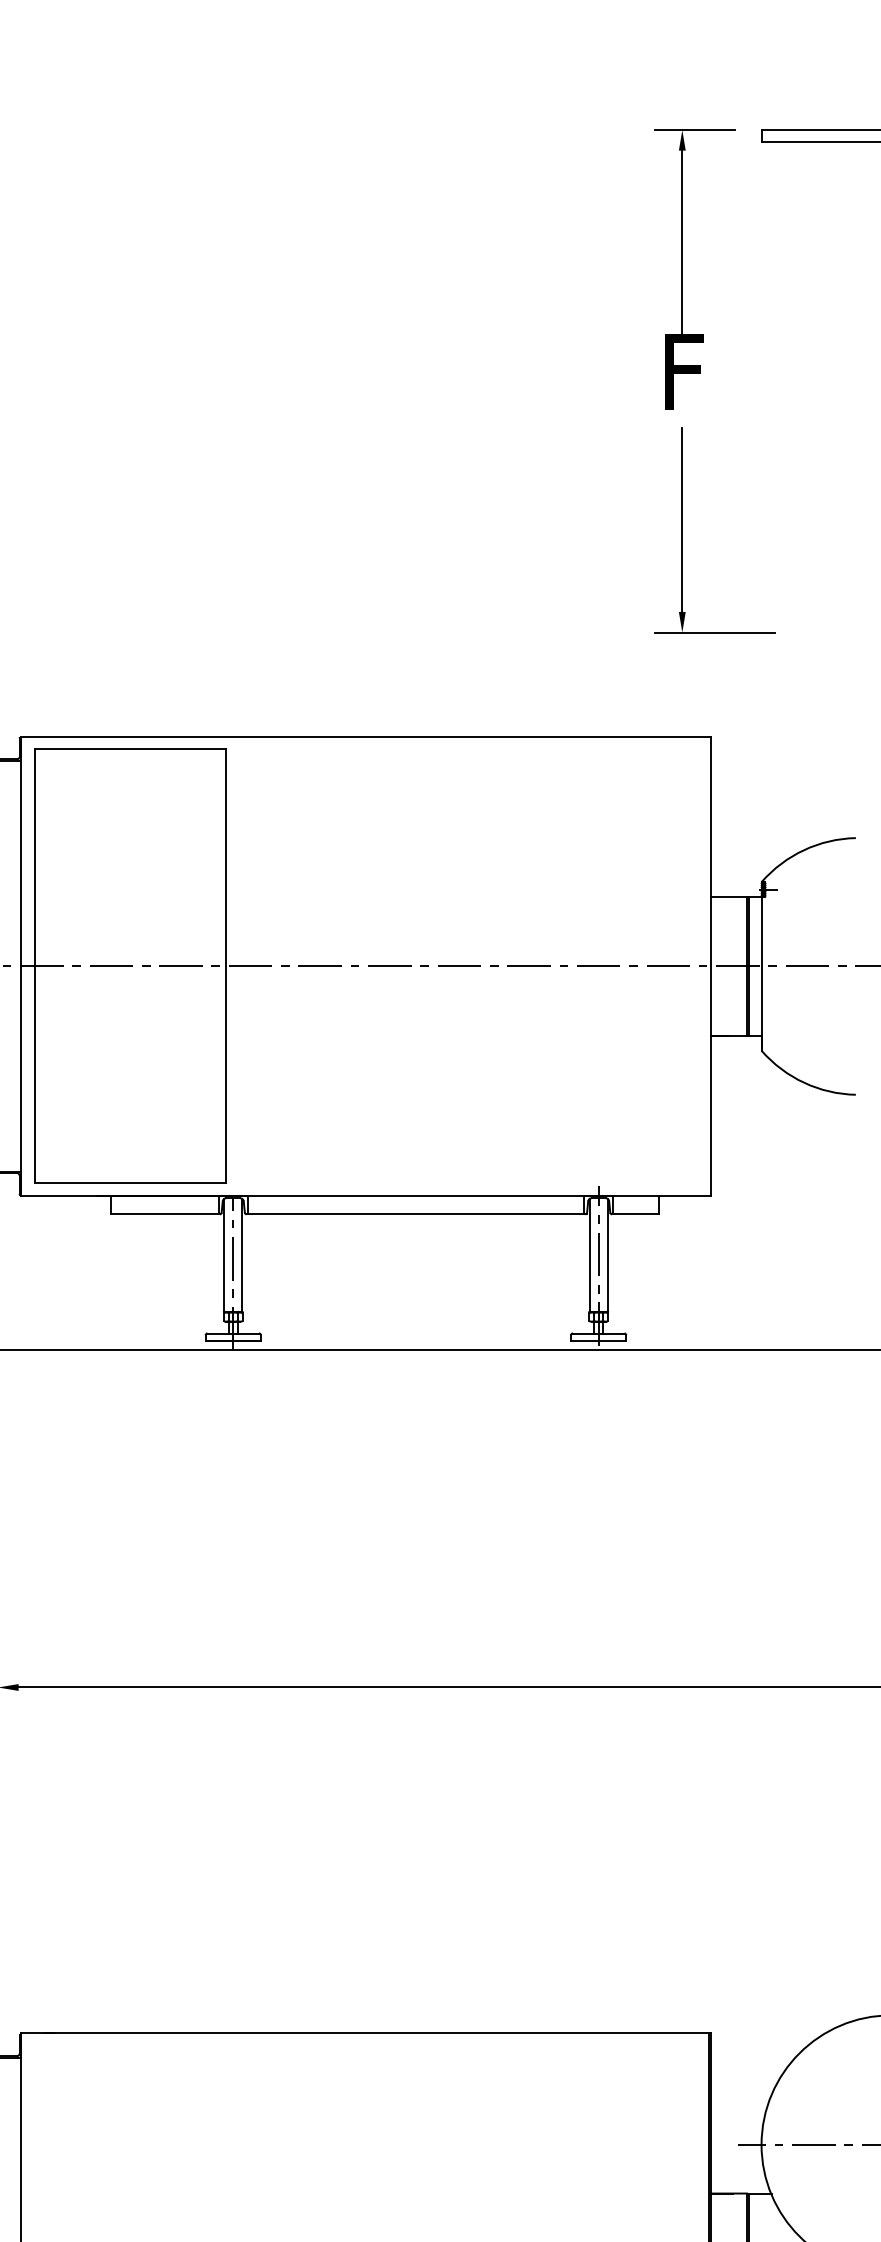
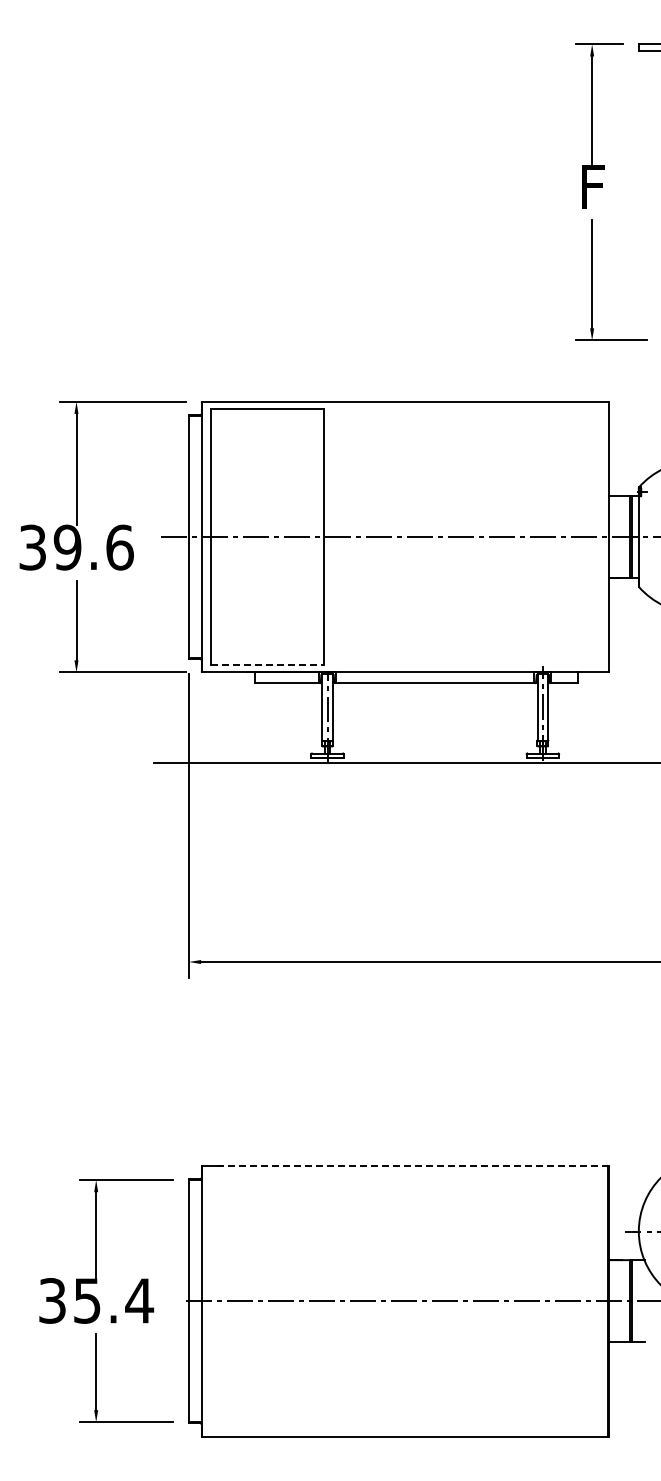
line: (131, 1182) -> (267, 664), solid -> dashed
line: (377, 2032) -> (412, 1165), solid -> dashed

